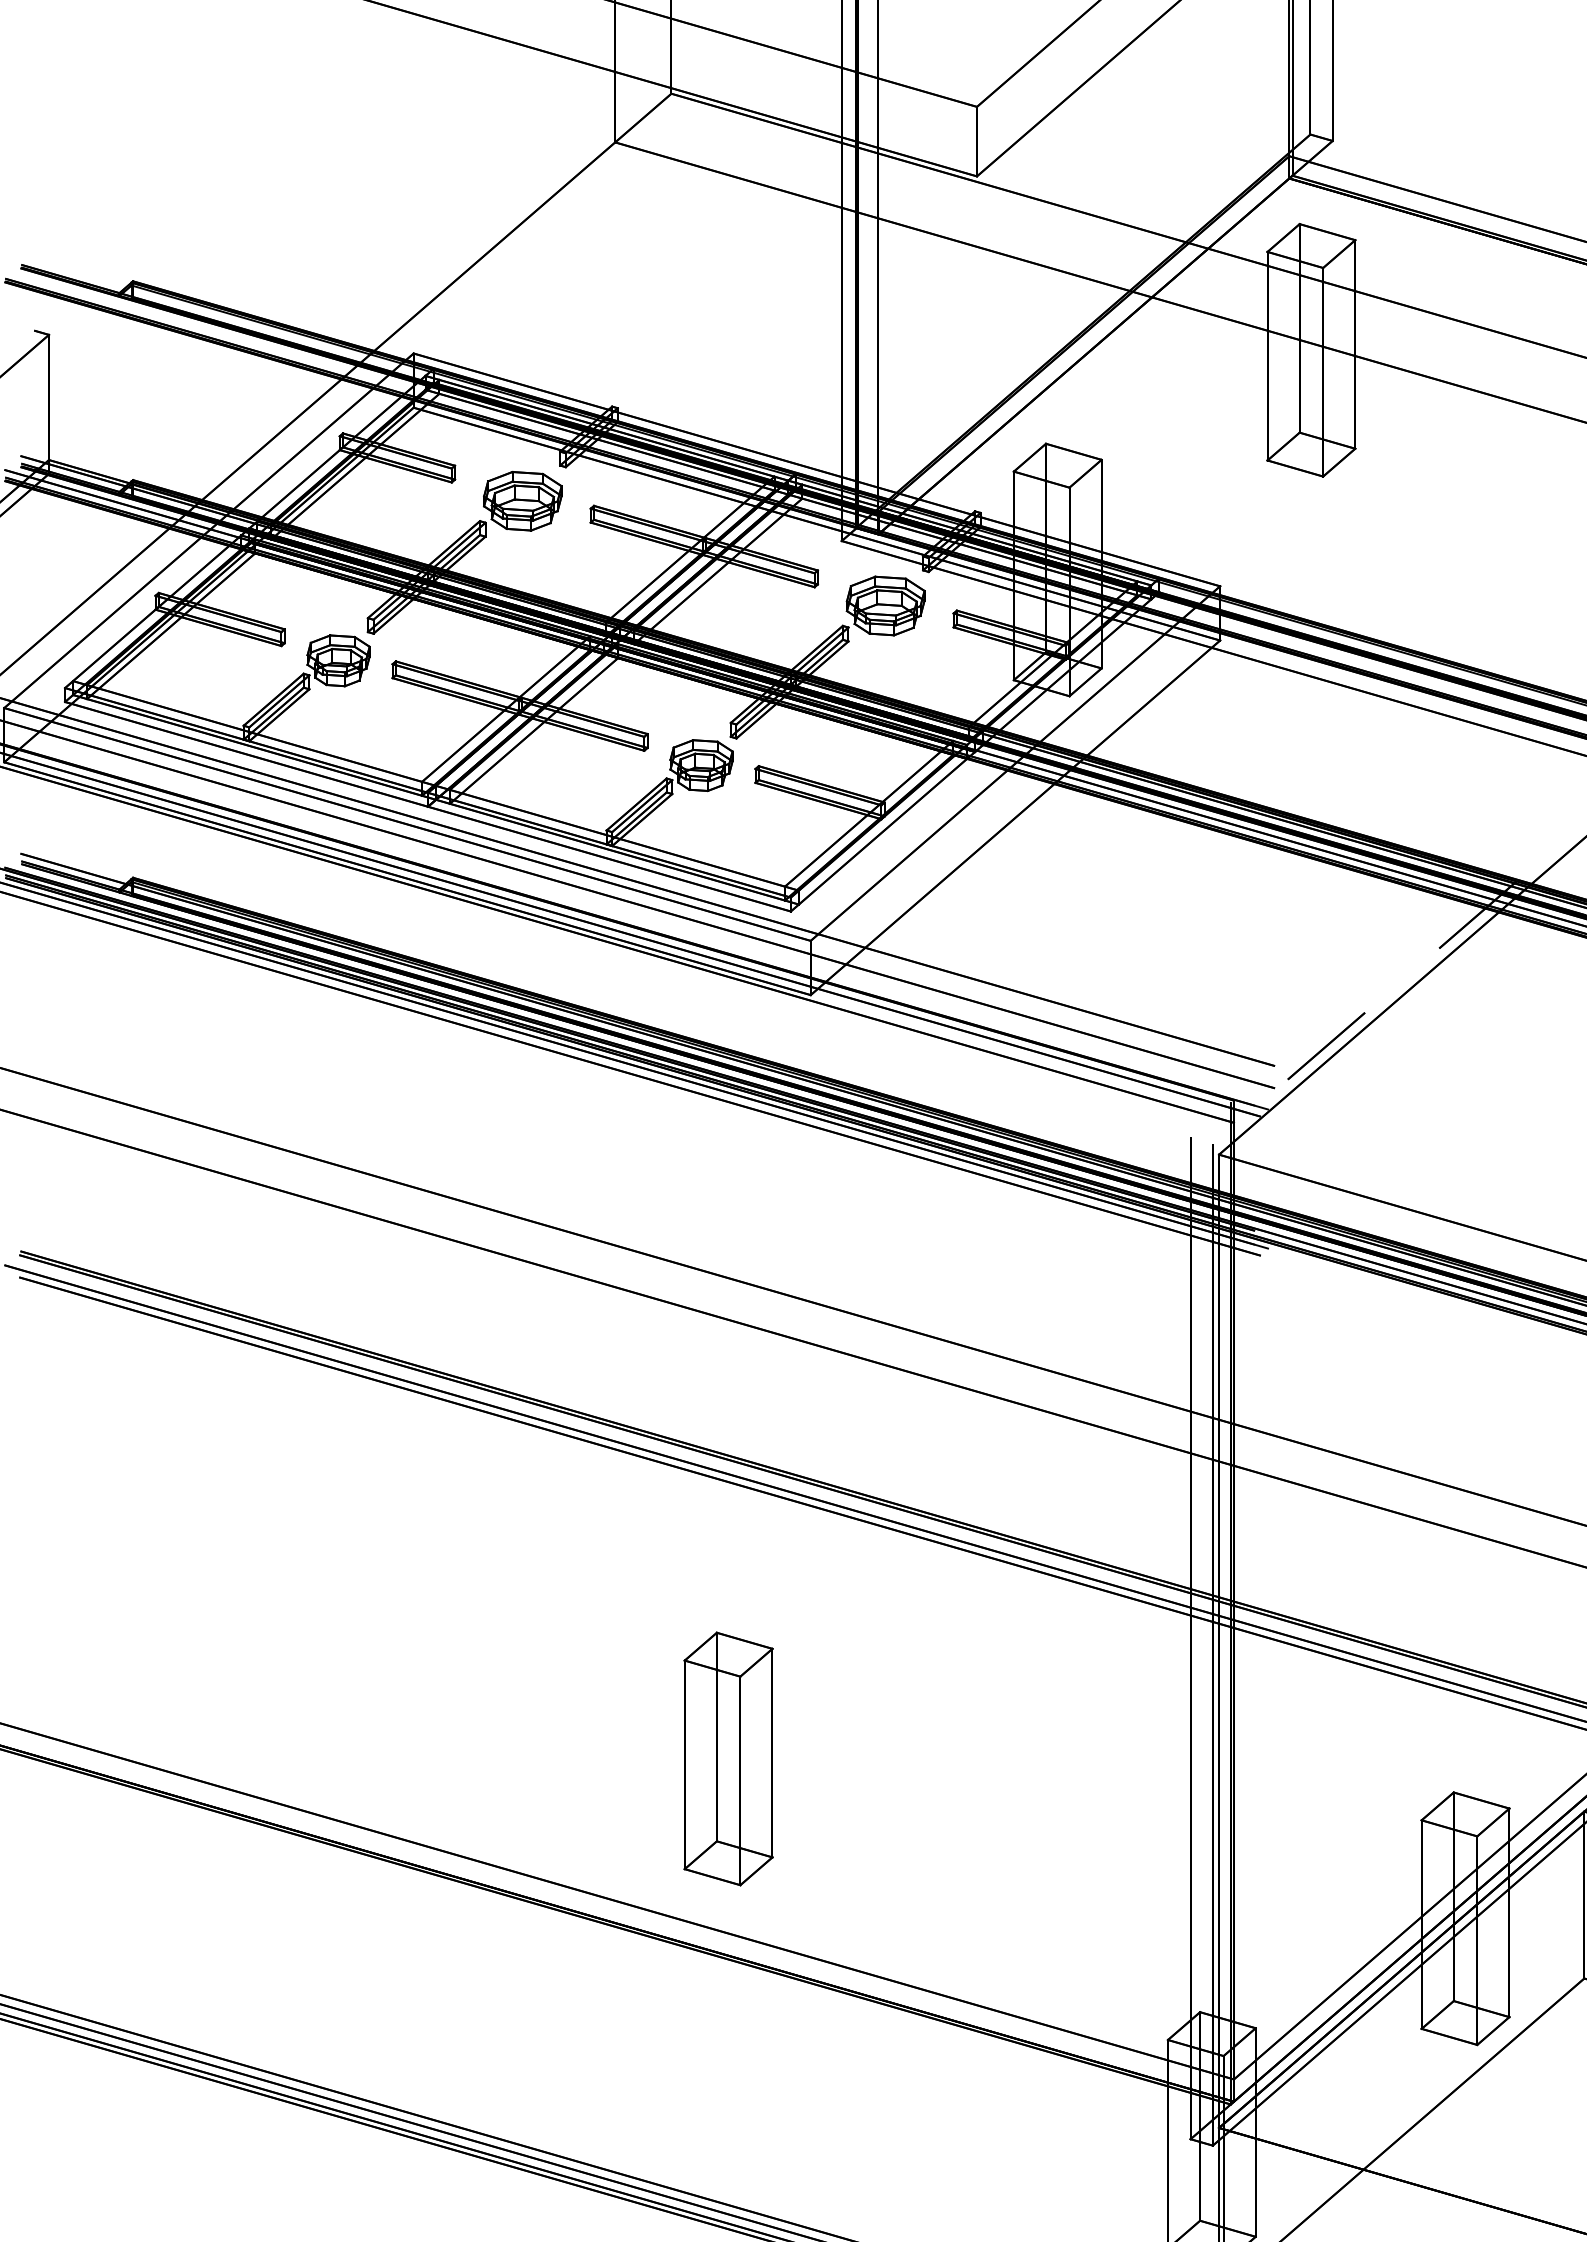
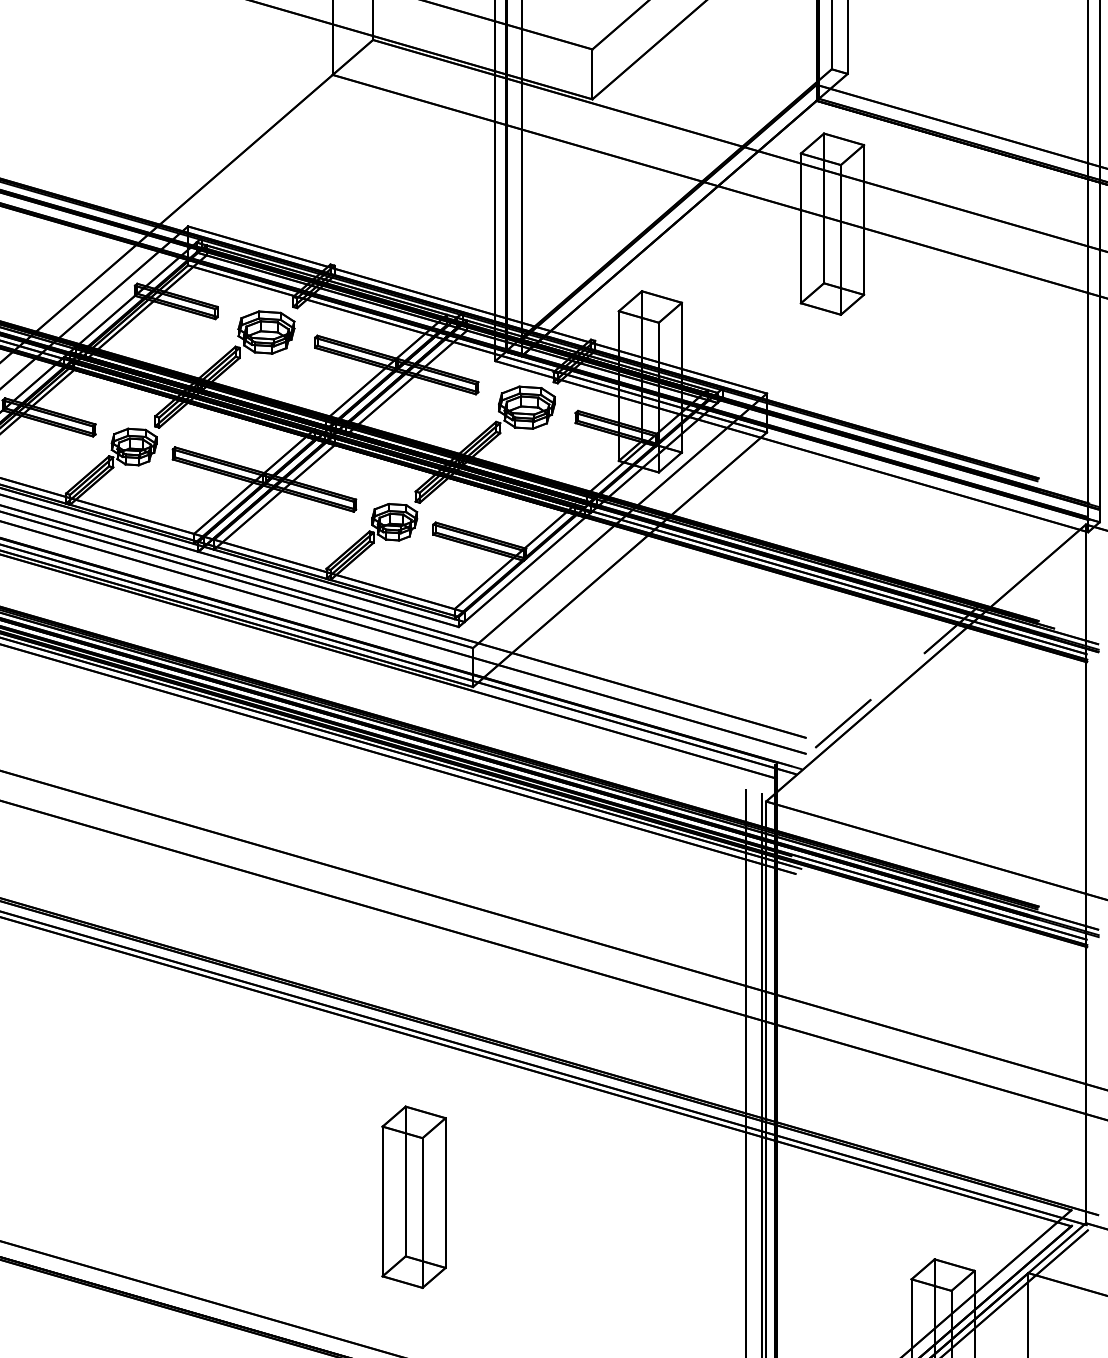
part: (728, 1758) -> (414, 1196), moved

